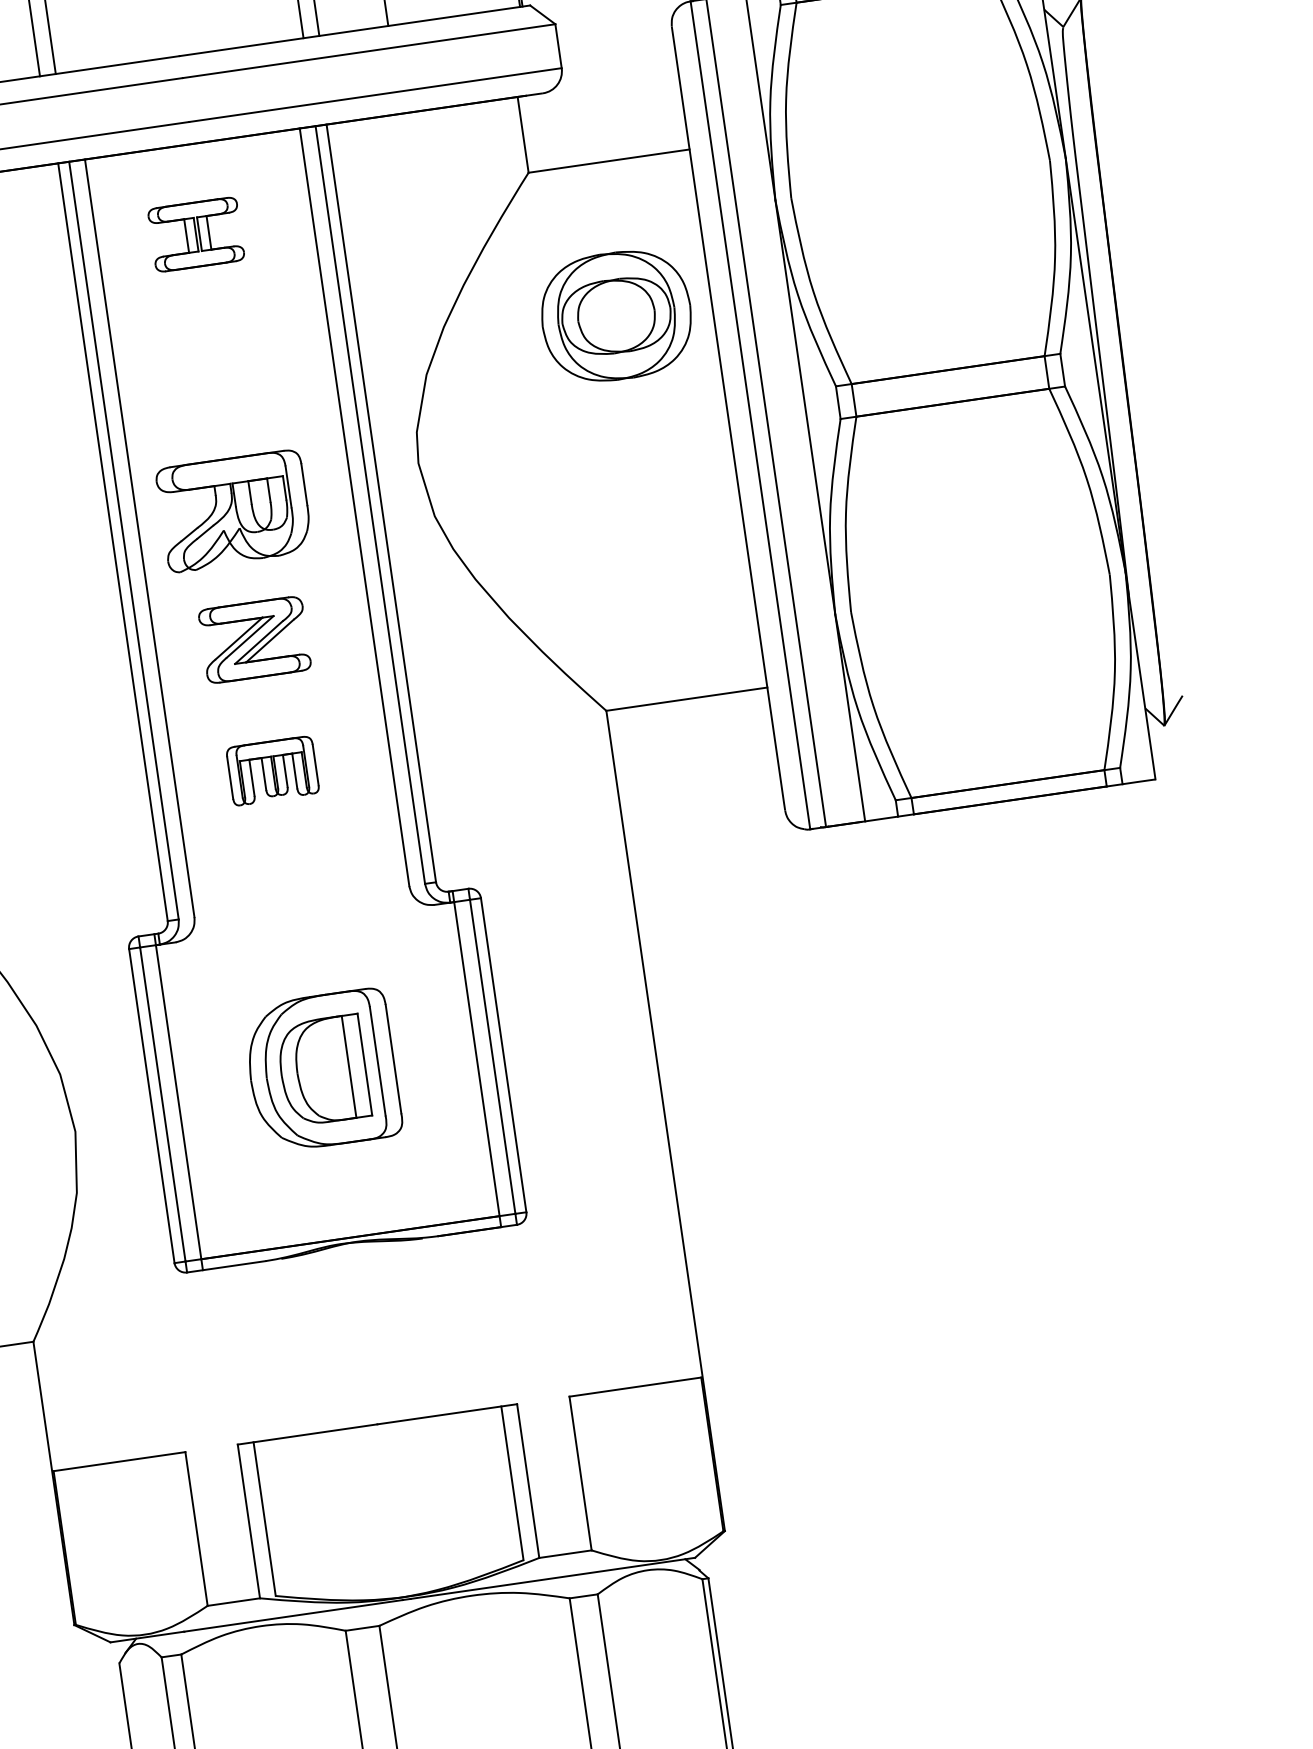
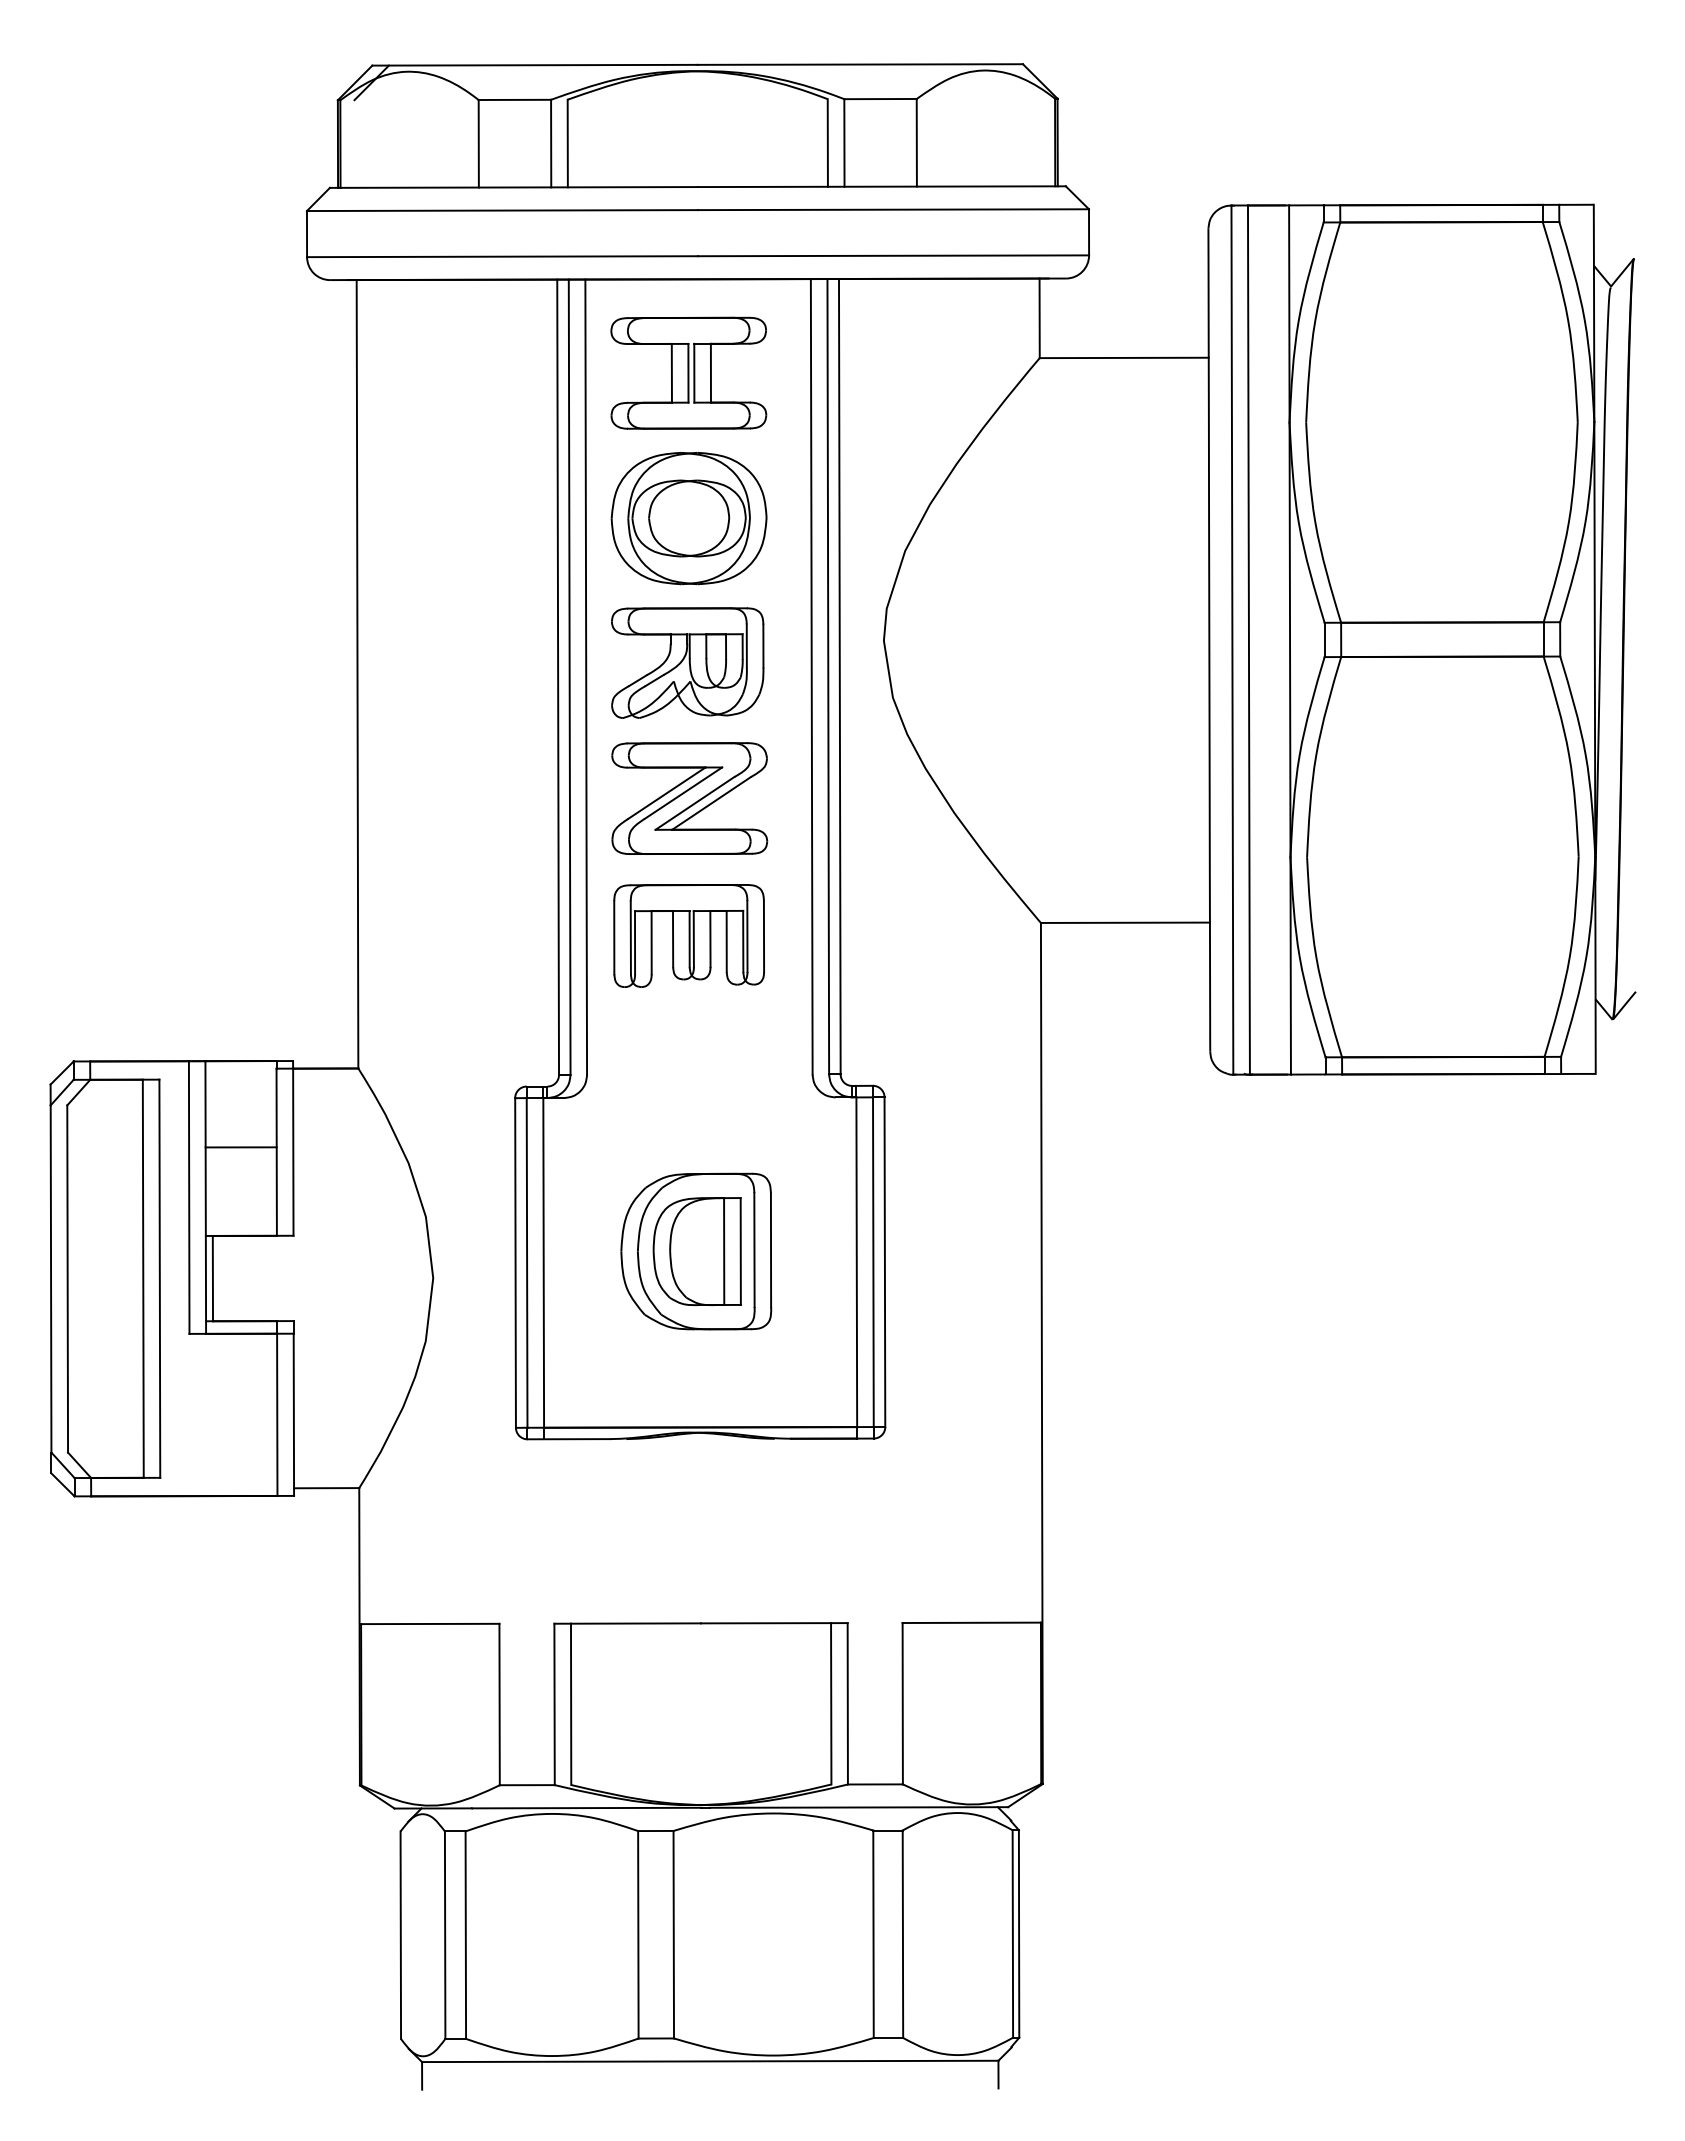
part: (195, 234) -> (688, 372), size x1.67
part: (615, 316) -> (688, 518), moved
part: (254, 639) -> (689, 798), size x1.43
part: (272, 770) -> (688, 935), size x1.67

